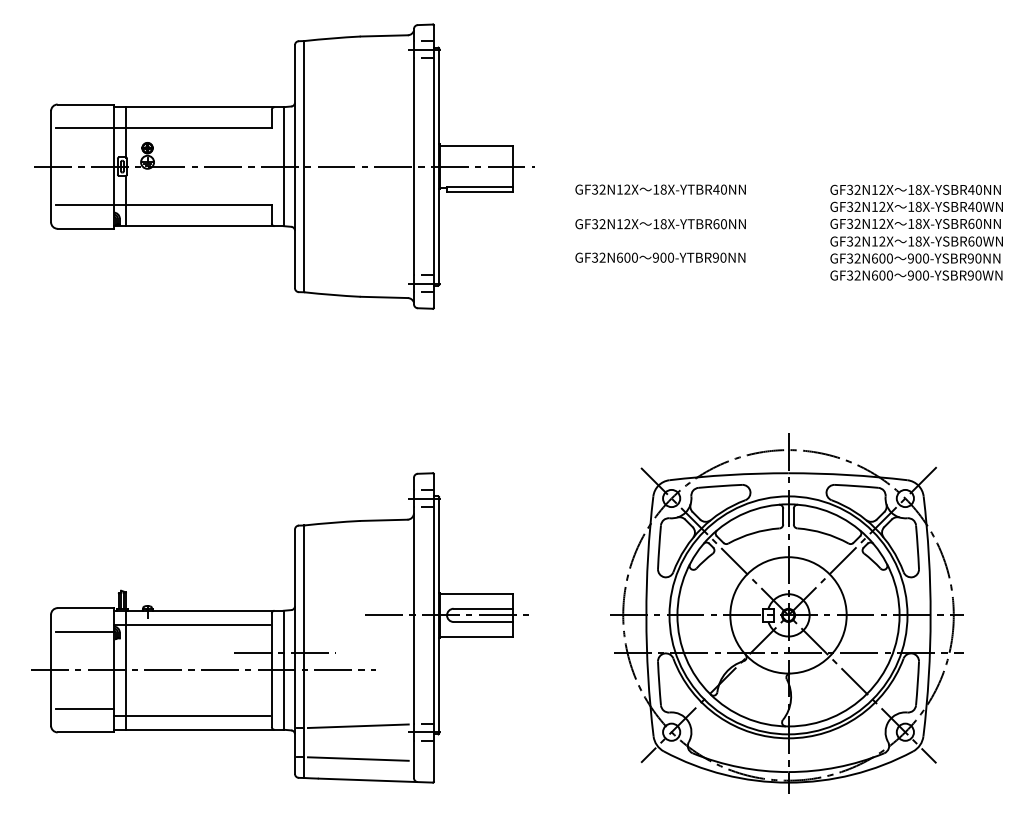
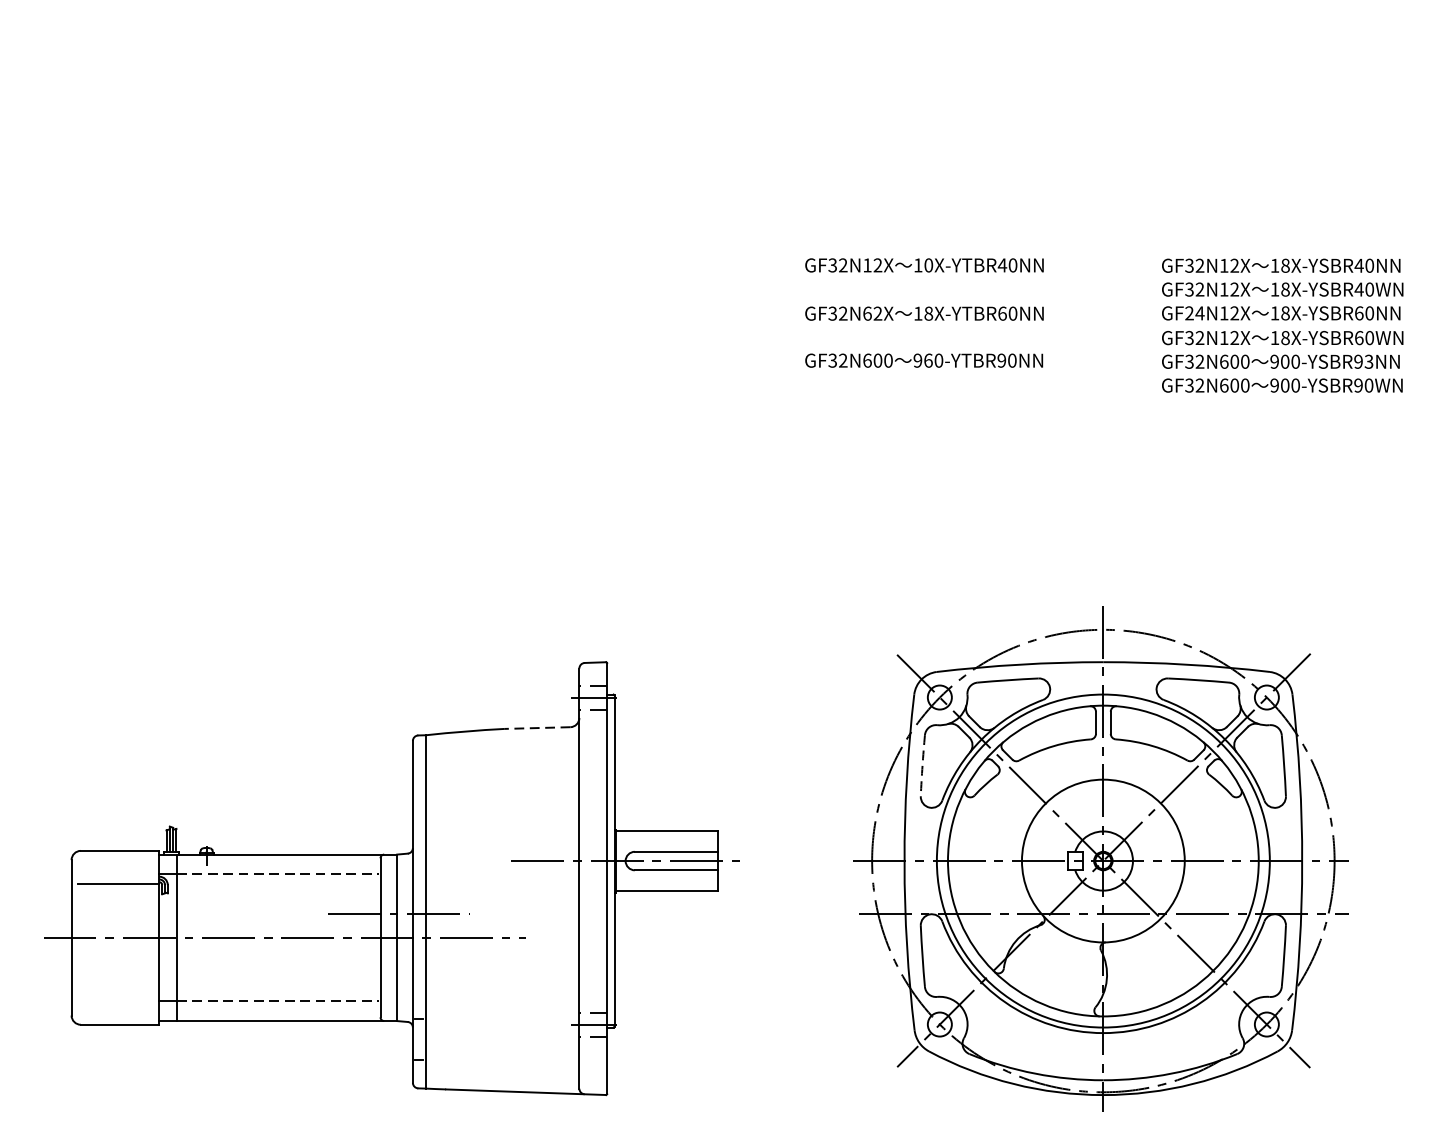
part: (284, 166) -> (398, 233), removed
text: (663, 189) -> (928, 265), 18X-YTBR40NN -> 10X-YTBR40NN
text: (853, 223) -> (1194, 312), GF32N12X -> GF24N12X
text: (620, 224) -> (868, 314), GF32N12X -> GF32N62X
text: (663, 257) -> (928, 360), 900-YTBR90NN -> 960-YTBR90NN
text: (978, 258) -> (1369, 361), 900-YSBR90NN -> 900-YSBR93NN
line: (383, 520) -> (536, 728), solid -> dashed
arc: (659, 547) -> (922, 766), solid -> dashed
line: (198, 624) -> (277, 873), solid -> dashed
line: (84, 708) -> (118, 991), removed
line: (198, 715) -> (277, 1001), solid -> dashed
line: (357, 726) -> (500, 1016), removed
line: (357, 758) -> (500, 1061), removed

